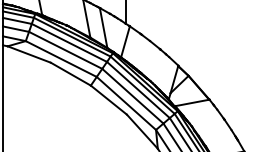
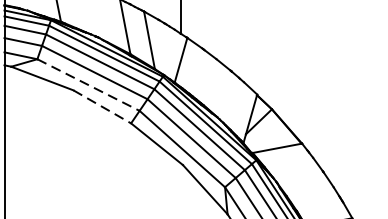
line: (61, 59) -> (88, 85), solid -> dashed
line: (71, 74) -> (103, 107), solid -> dashed

